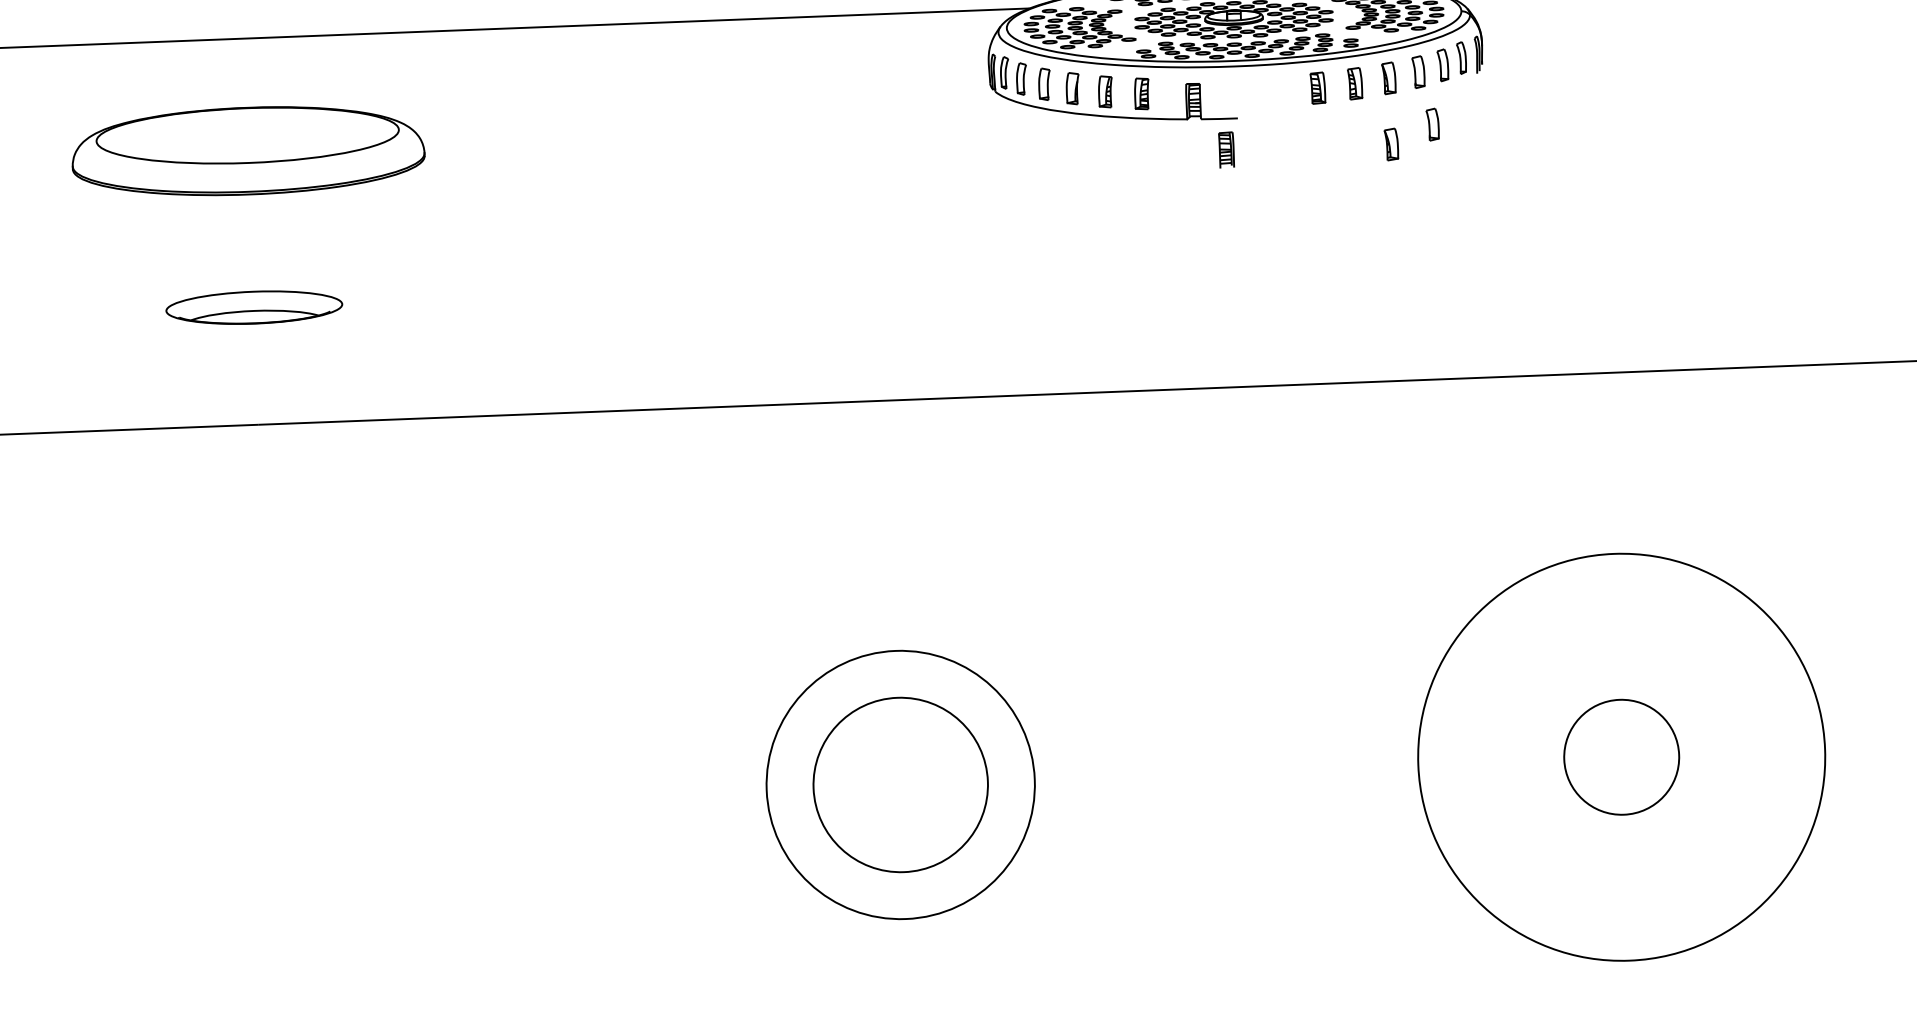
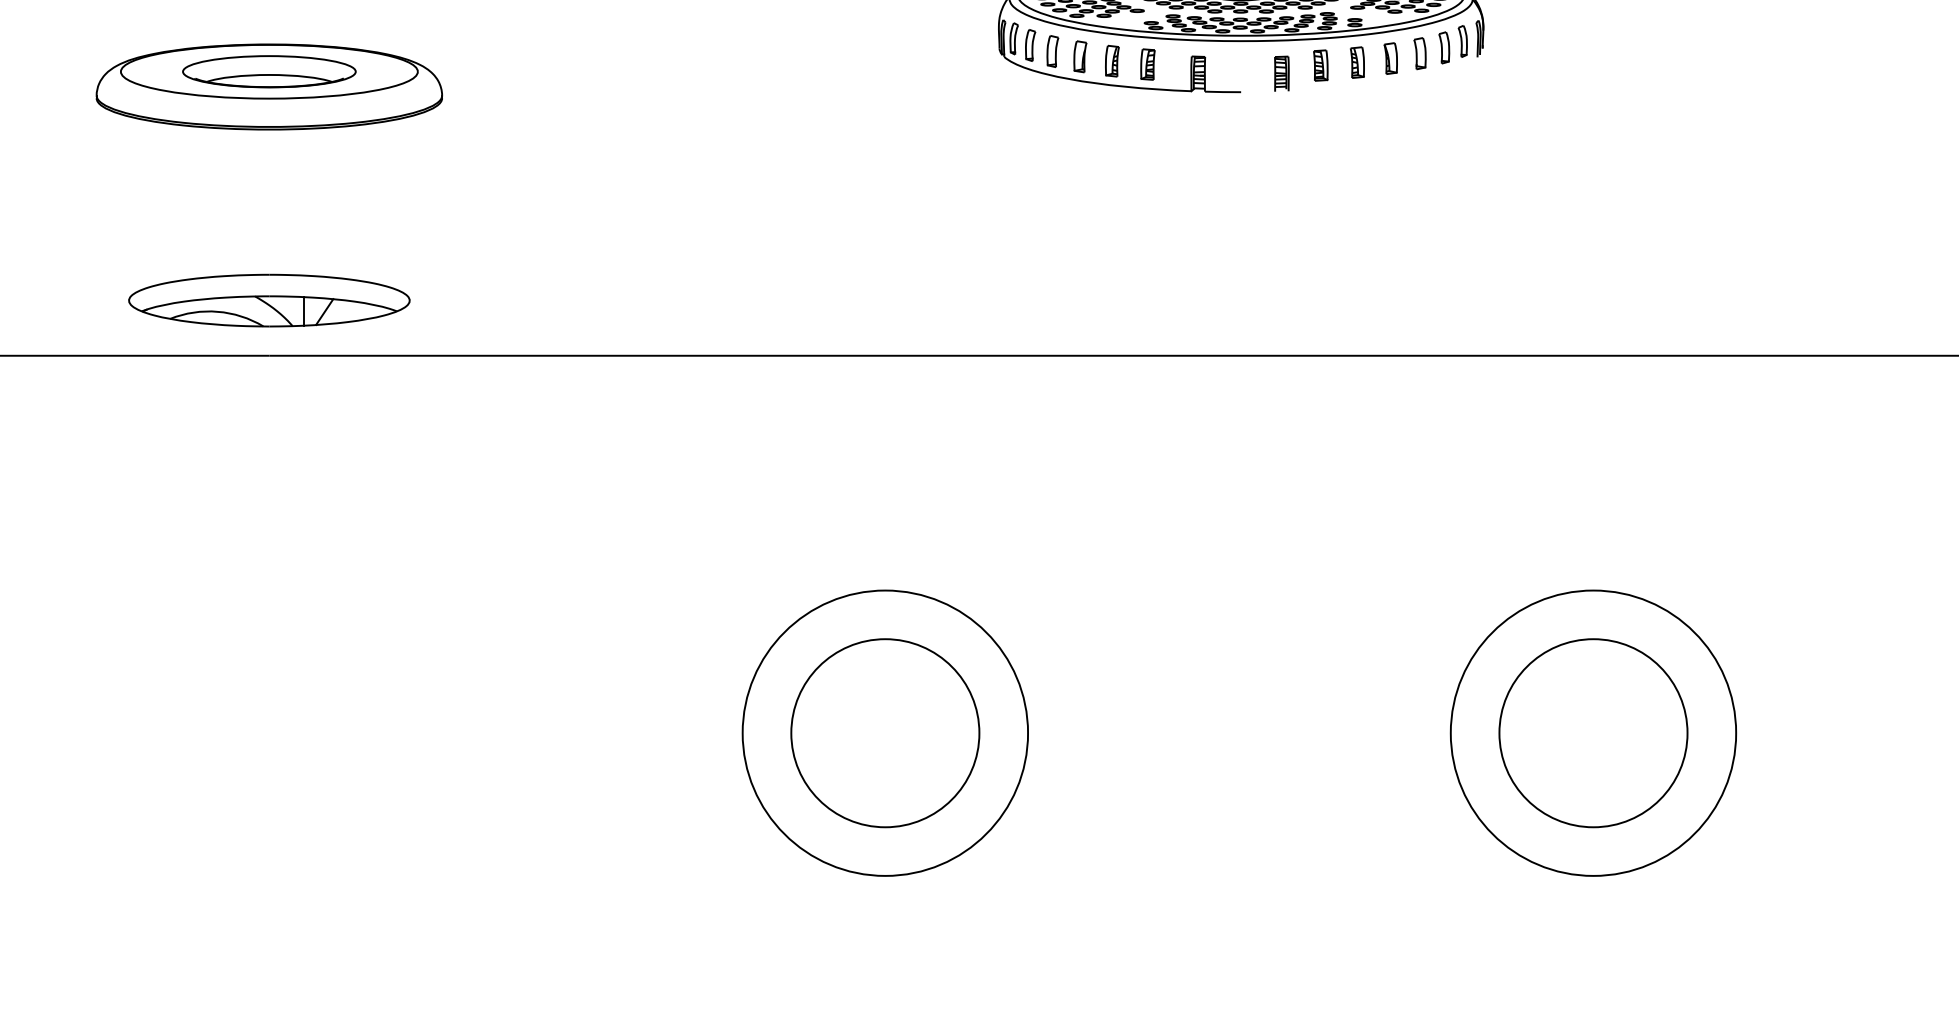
part: (1432, 124) -> (1431, 105), removed
part: (1391, 144) -> (1390, 123), removed
part: (1226, 149) -> (1281, 73), moved
part: (254, 307) -> (269, 71), moved
part: (256, 368) -> (269, 300), added
circle: (1621, 756) -> (1593, 732), size x0.71
circle: (1621, 757) -> (1593, 733), size x1.67
circle: (900, 784) -> (885, 732), size x1.67
circle: (900, 785) -> (885, 733), size x0.71

